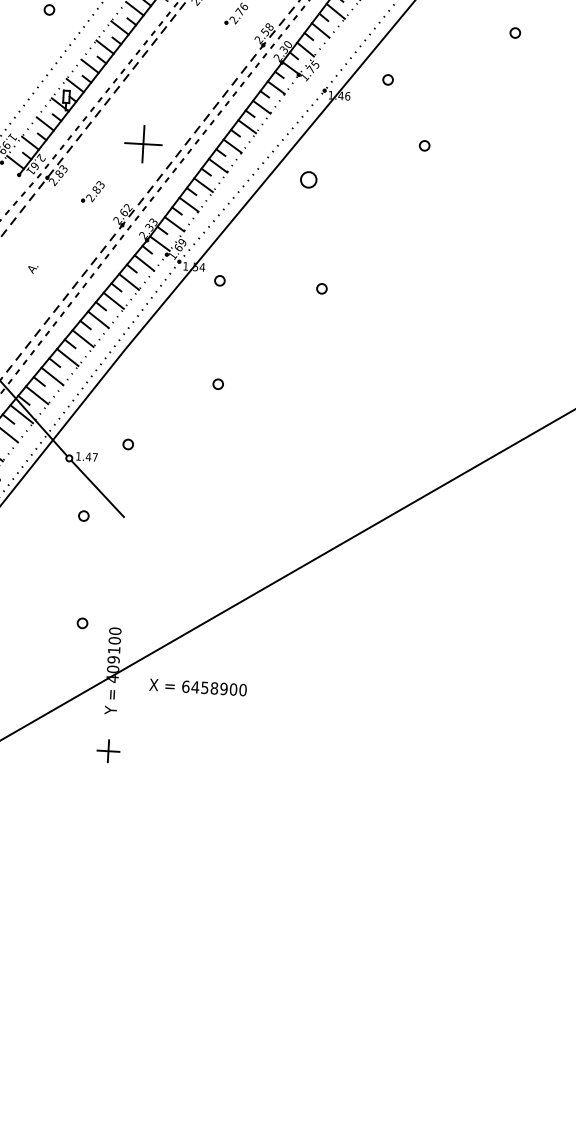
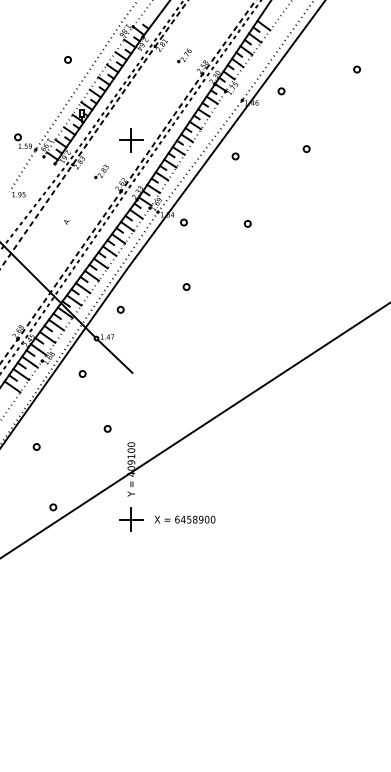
part: (514, 32) -> (356, 69), moved
part: (424, 144) -> (306, 148), moved
part: (308, 179) -> (235, 156), size x0.62
part: (127, 443) -> (120, 309), moved
part: (83, 515) -> (82, 373), moved
part: (82, 622) -> (107, 428), moved
text: (197, 687) -> (184, 519), moved
part: (108, 751) -> (131, 519), size x1.67

